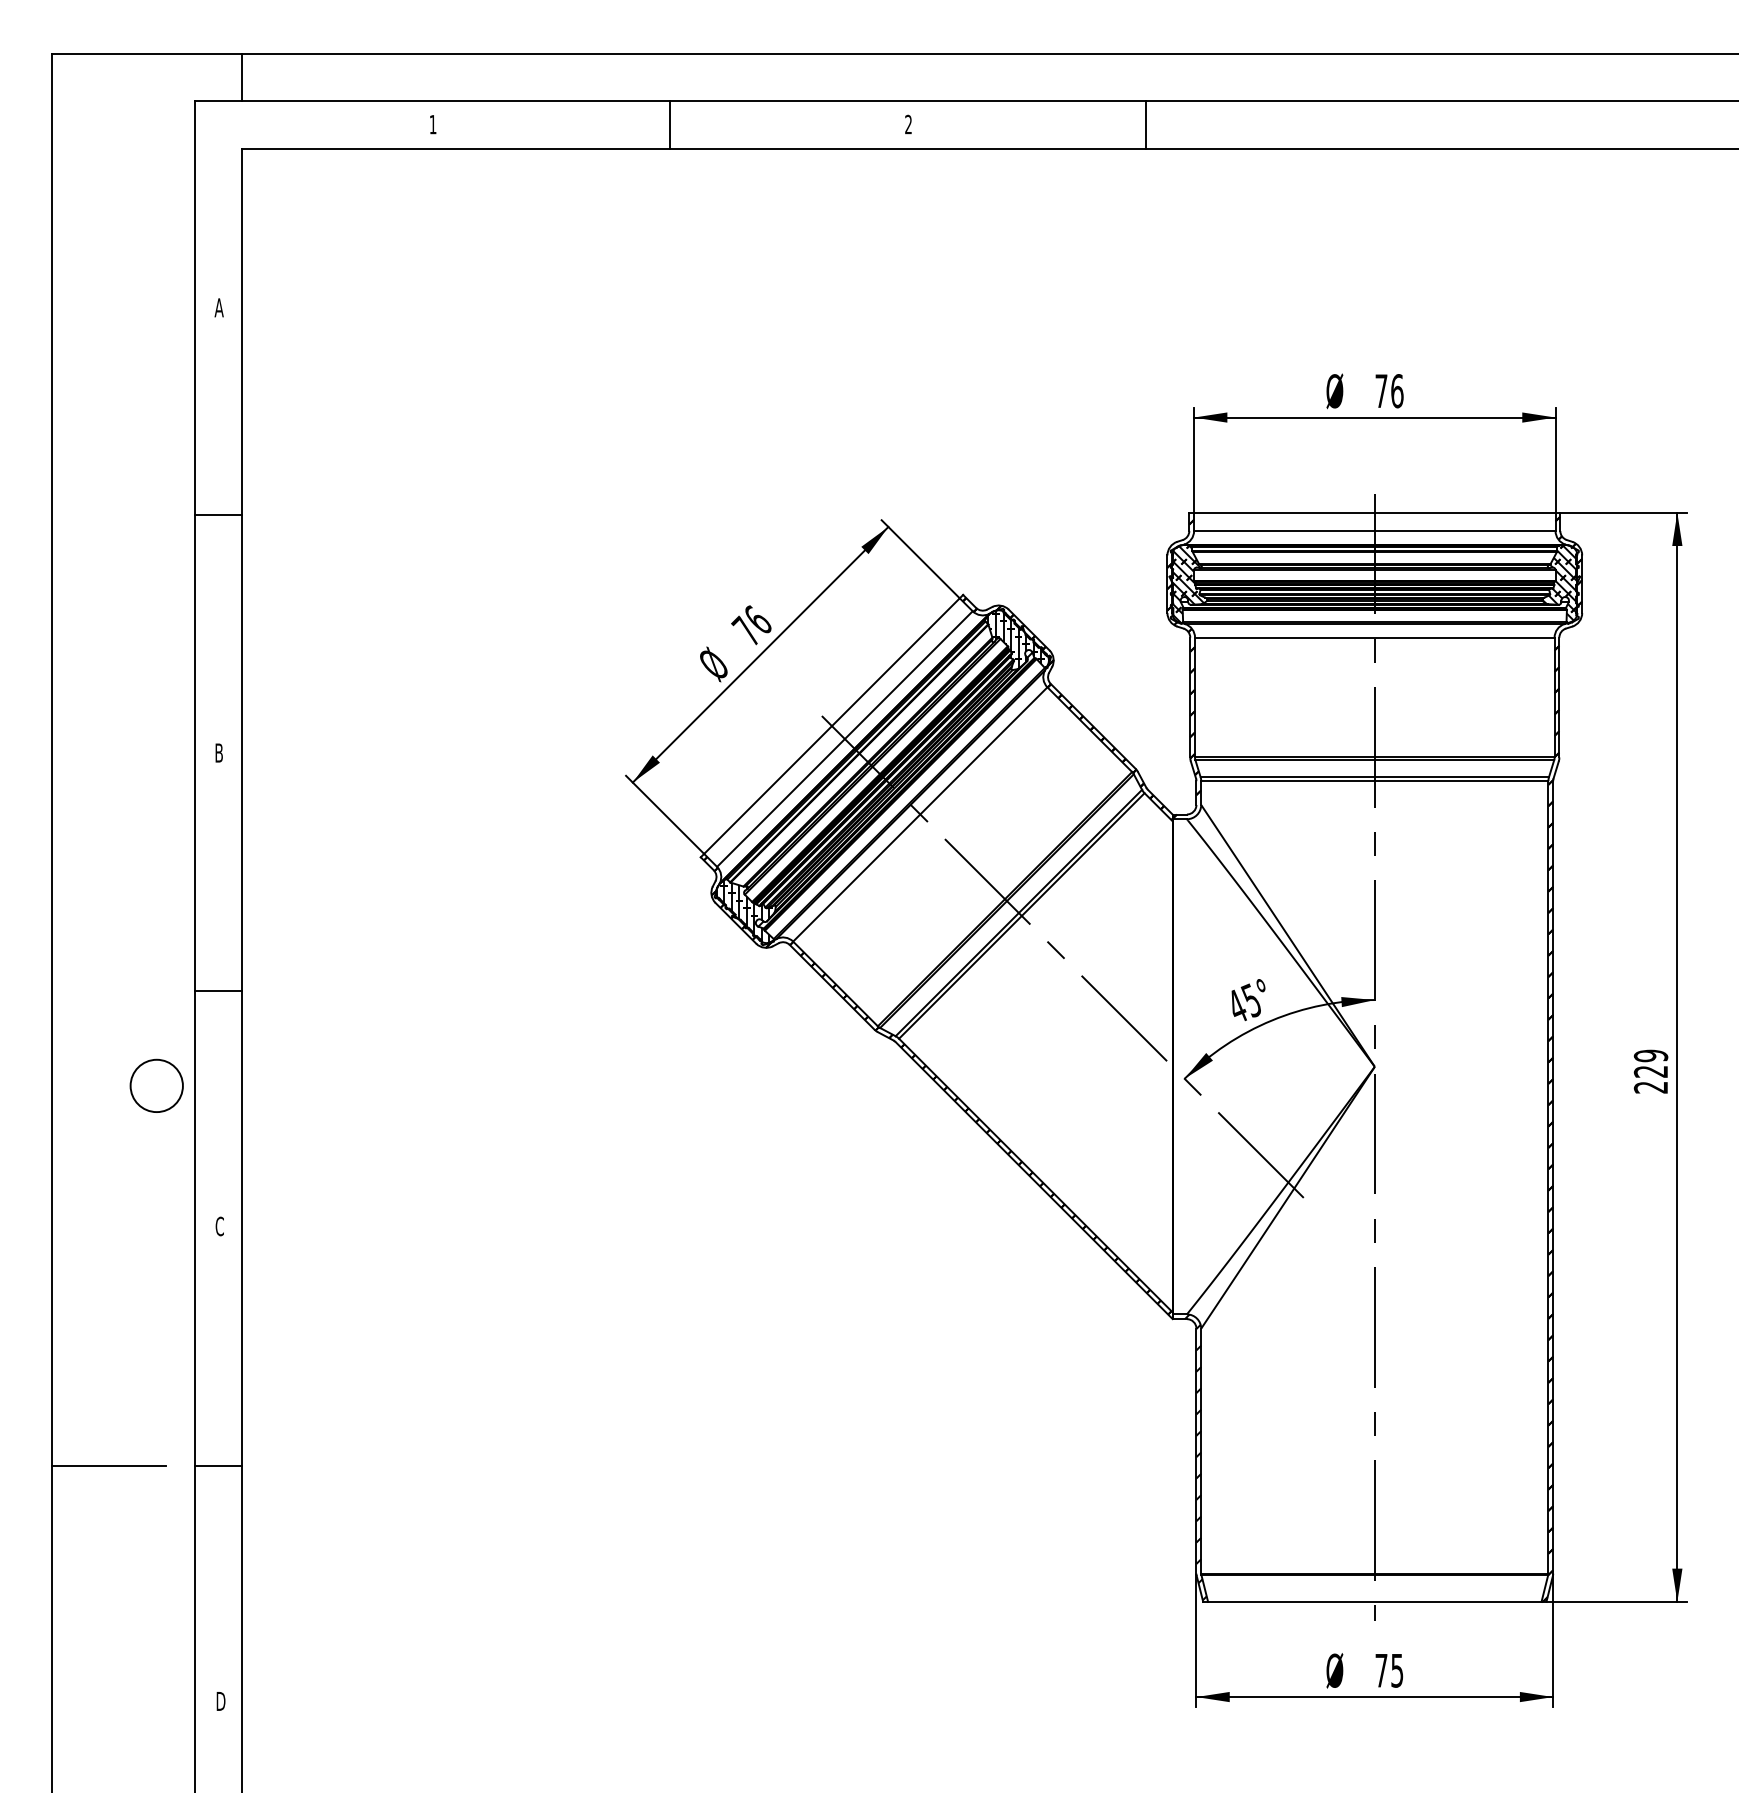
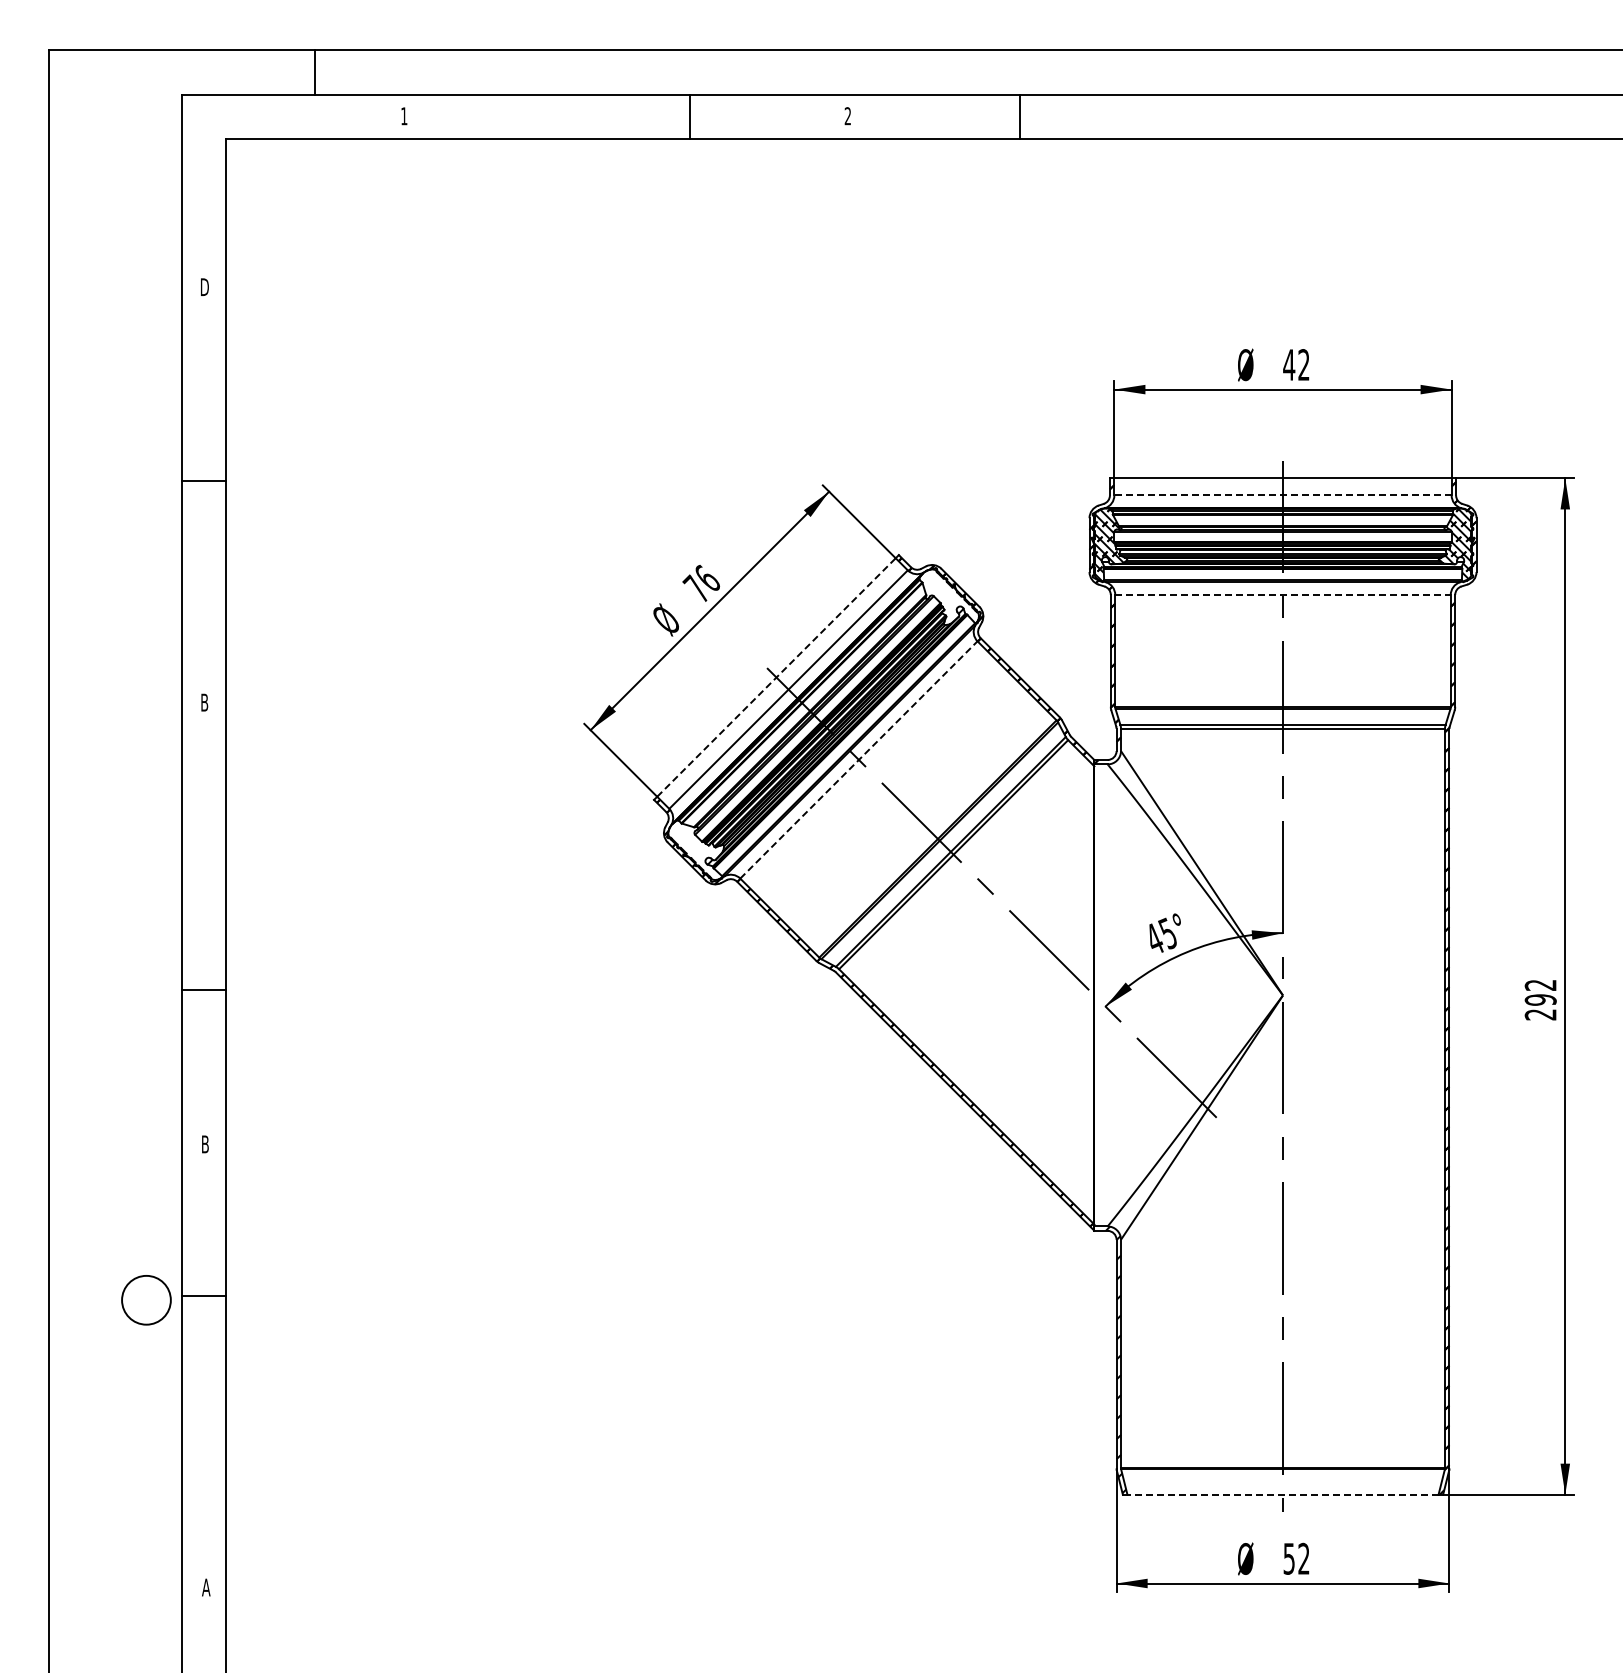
line: (242, 77) -> (315, 72), moved
line: (670, 124) -> (689, 116), moved
line: (1145, 124) -> (1019, 116), moved
text: (218, 307) -> (204, 286), A -> D
text: (1389, 391) -> (1296, 365), 76 -> 42
line: (1375, 531) -> (1283, 495), solid -> dashed
line: (1375, 637) -> (1283, 594), solid -> dashed
hatch: (1018, 638) -> (950, 595), removed
line: (831, 726) -> (776, 677), solid -> dashed
line: (919, 813) -> (858, 759), solid -> dashed
hatch: (744, 912) -> (694, 851), removed
line: (217, 990) -> (203, 989), moved
text: (1650, 1063) -> (1540, 992), 229 -> 292
circle: (156, 1086) -> (146, 1300), moved
text: (220, 1226) -> (205, 1144), C -> B
line: (108, 1466) -> (101, 1368), removed
line: (217, 1466) -> (203, 1296), moved
line: (1375, 1601) -> (1283, 1494), solid -> dashed
text: (1389, 1670) -> (1296, 1558), 75 -> 52
text: (221, 1701) -> (206, 1587), D -> A

